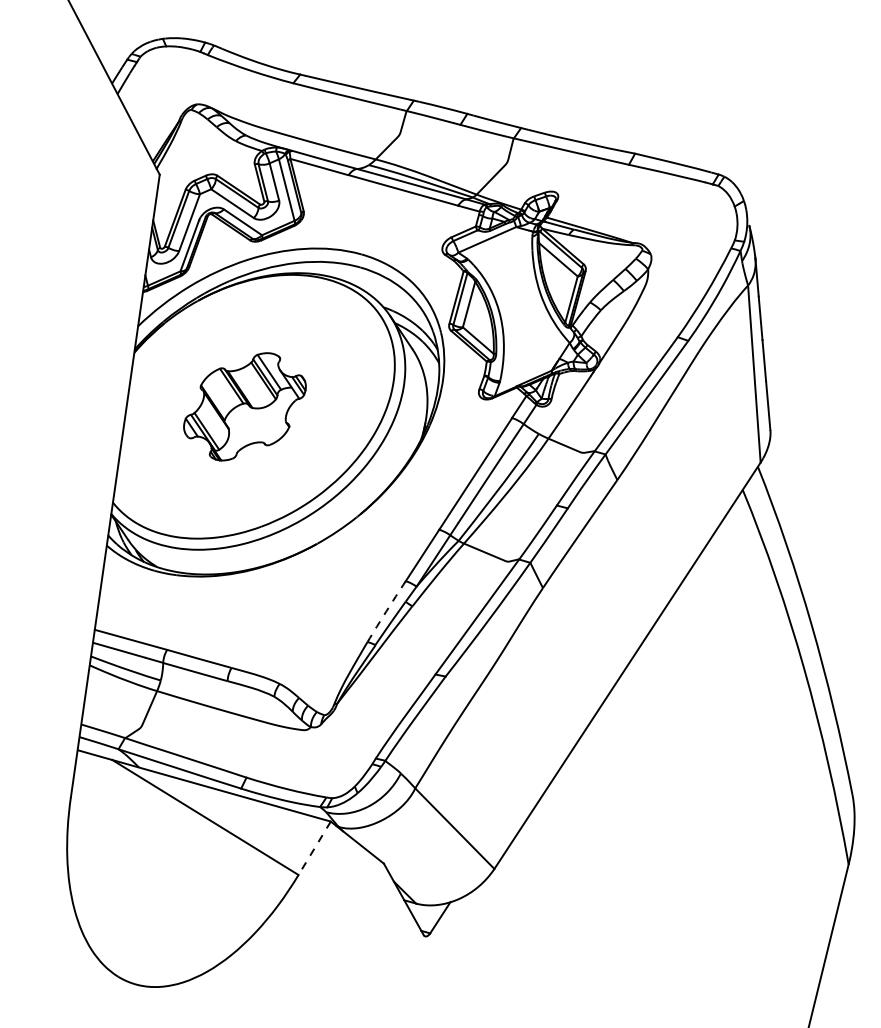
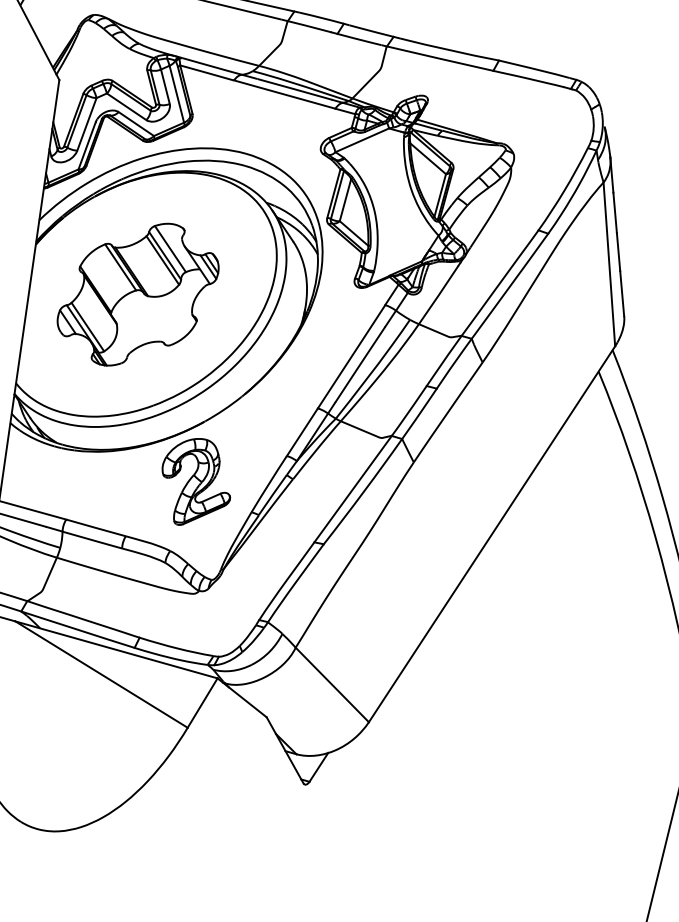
part: (244, 406) -> (137, 294), size x1.43
part: (307, 608) -> (196, 481), added
arc: (386, 611) -> (269, 484), dashed -> solid
line: (314, 848) -> (202, 703), dashed -> solid

